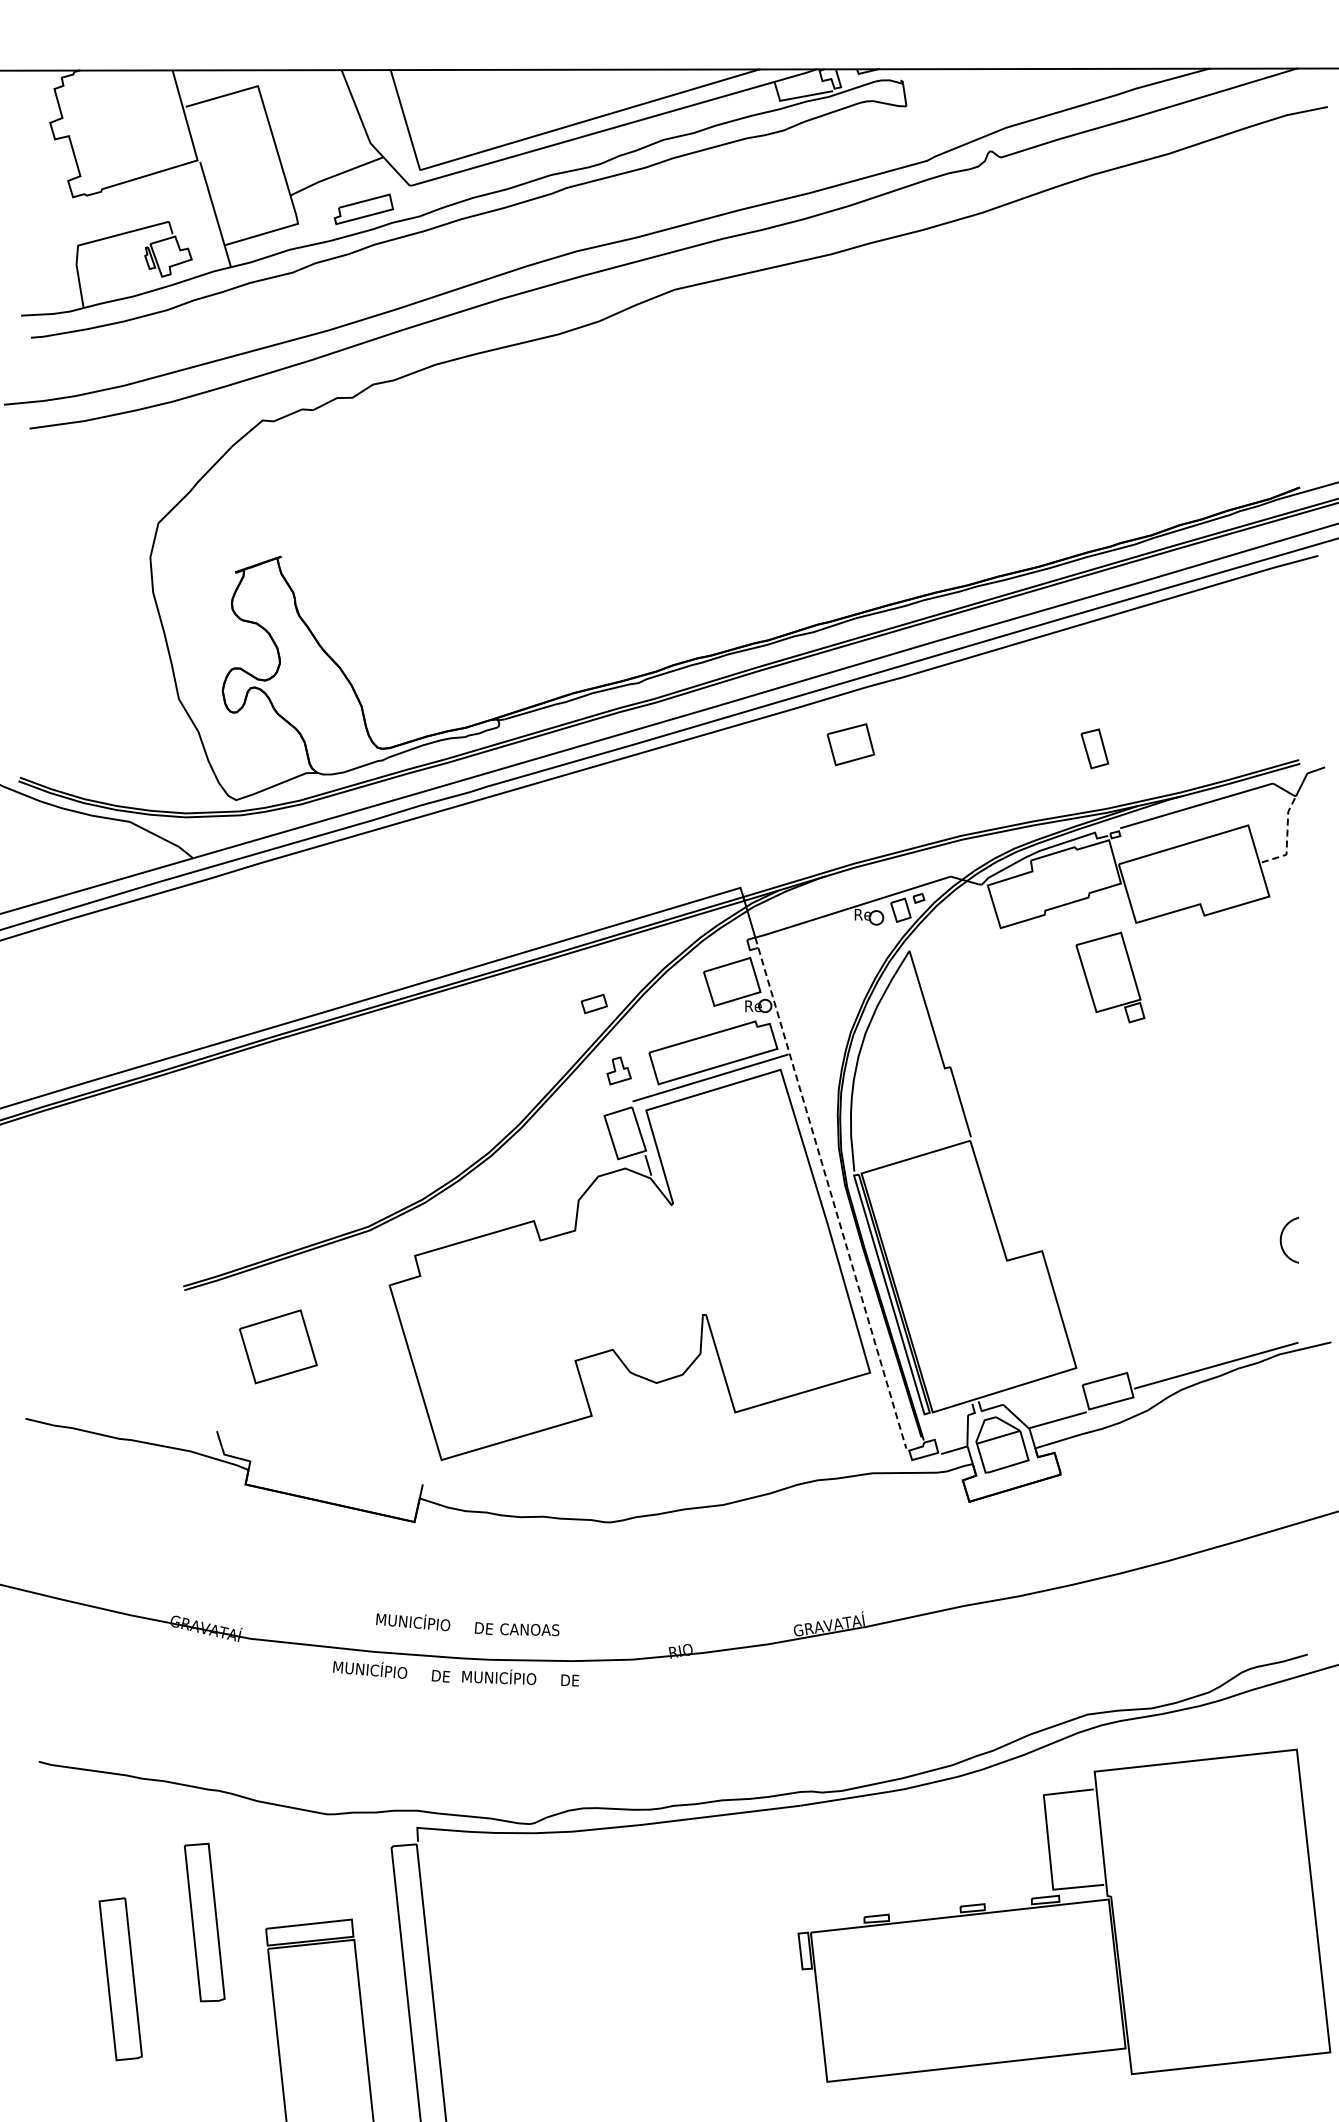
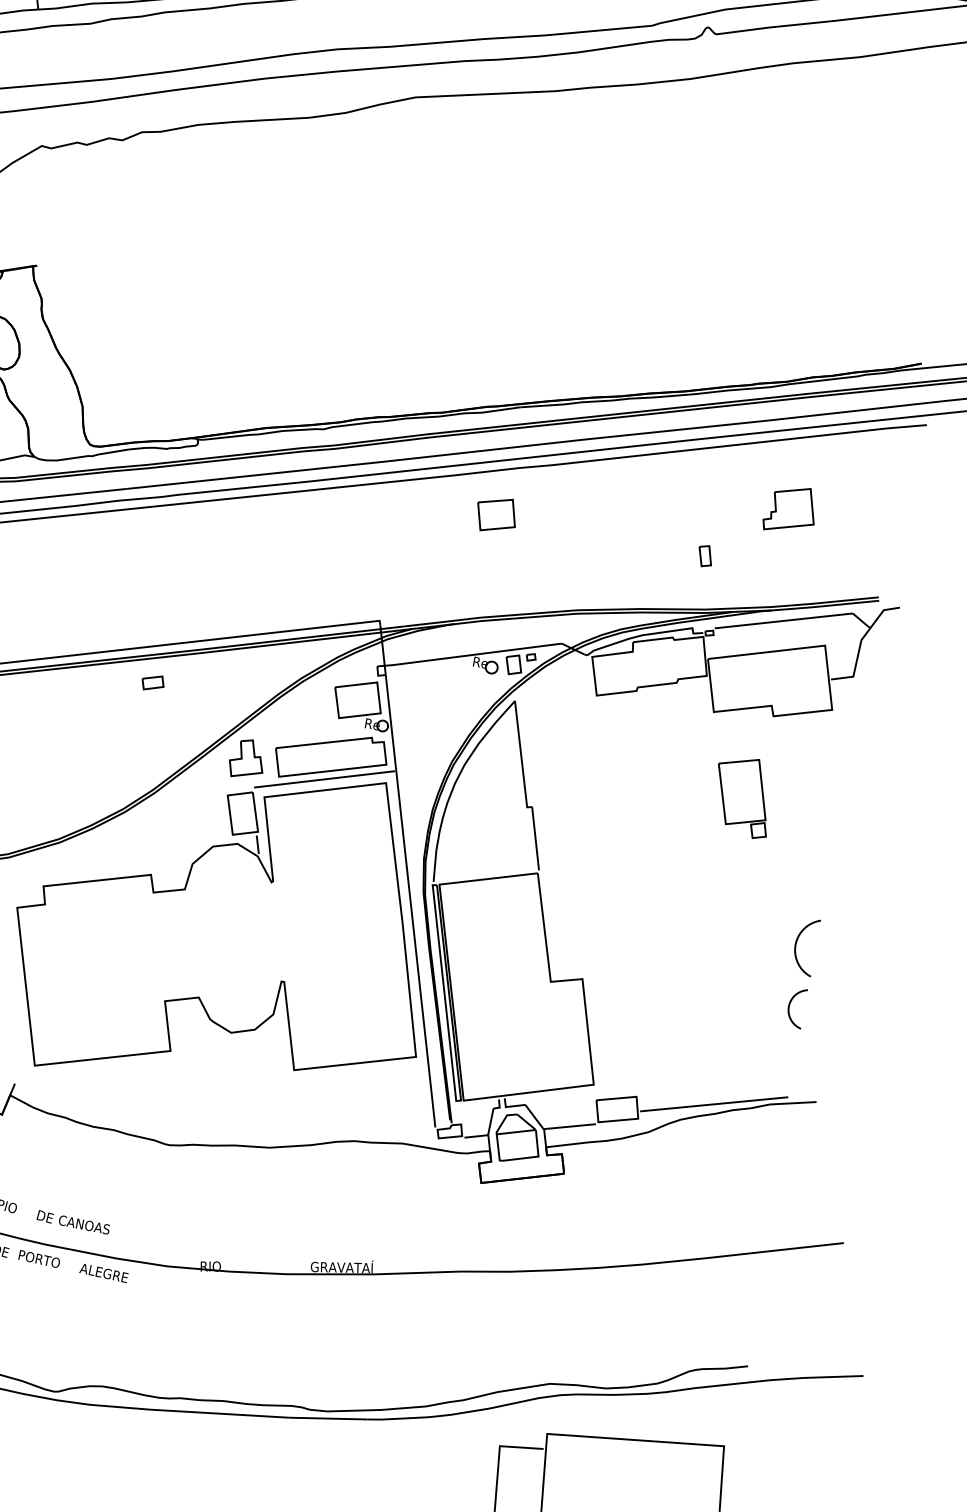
part: (1181, 678) -> (790, 509), added
part: (1094, 748) -> (704, 555), size x0.62
line: (1287, 836) -> (857, 661), dashed -> solid
part: (1110, 977) -> (743, 796), moved
part: (593, 1003) -> (152, 682), moved
part: (618, 1070) -> (246, 758), size x1.67
curve: (1276, 1169) -> (796, 945), added
line: (830, 1193) -> (409, 896), dashed -> solid
text: (526, 1677) -> (74, 1265), MUNICÍPIO     DE -> PORTO     ALEGRE

